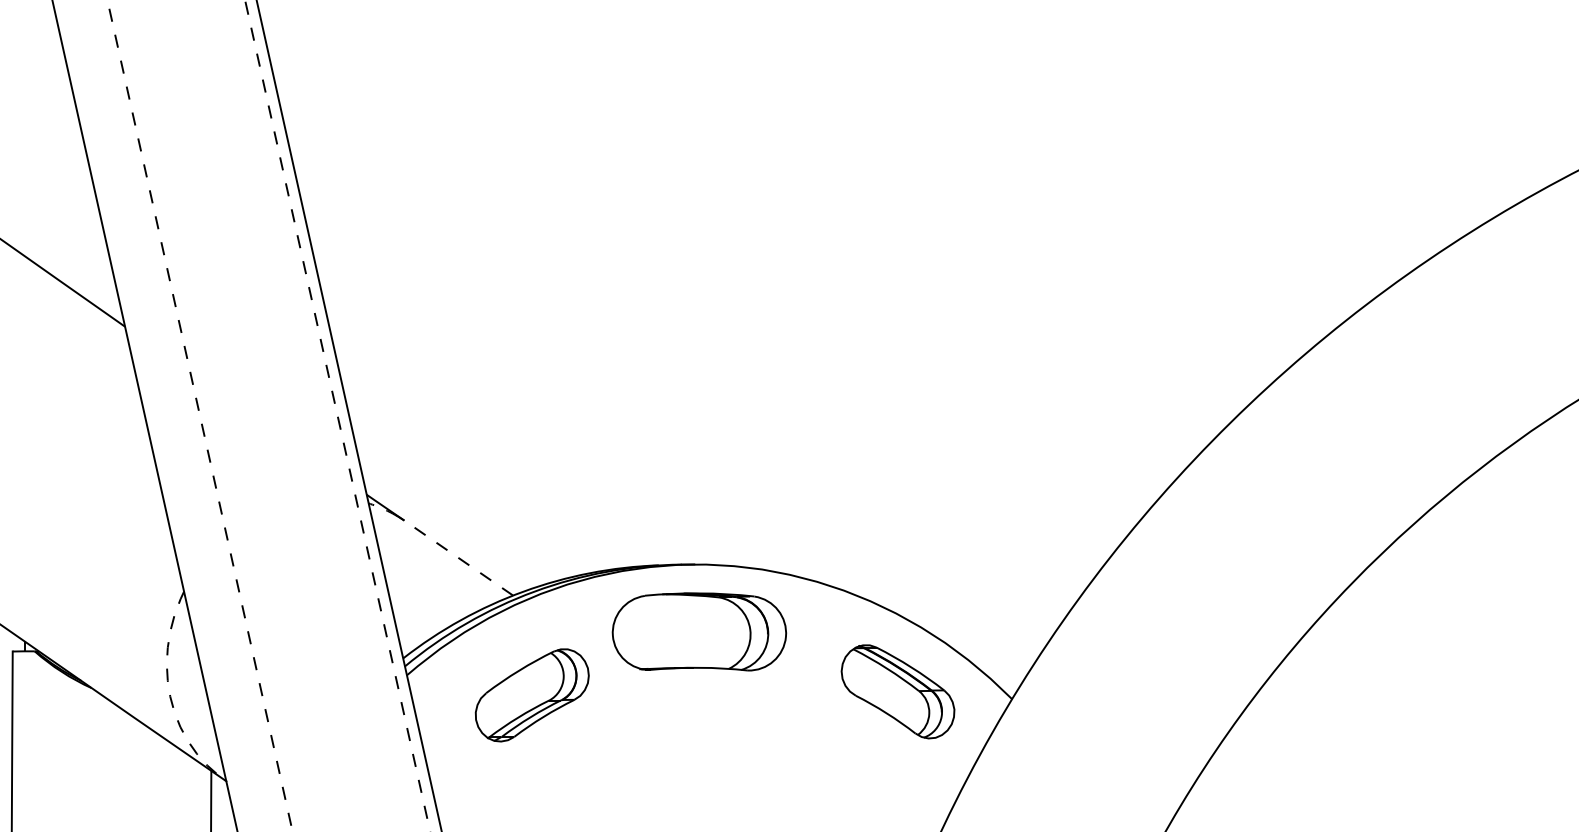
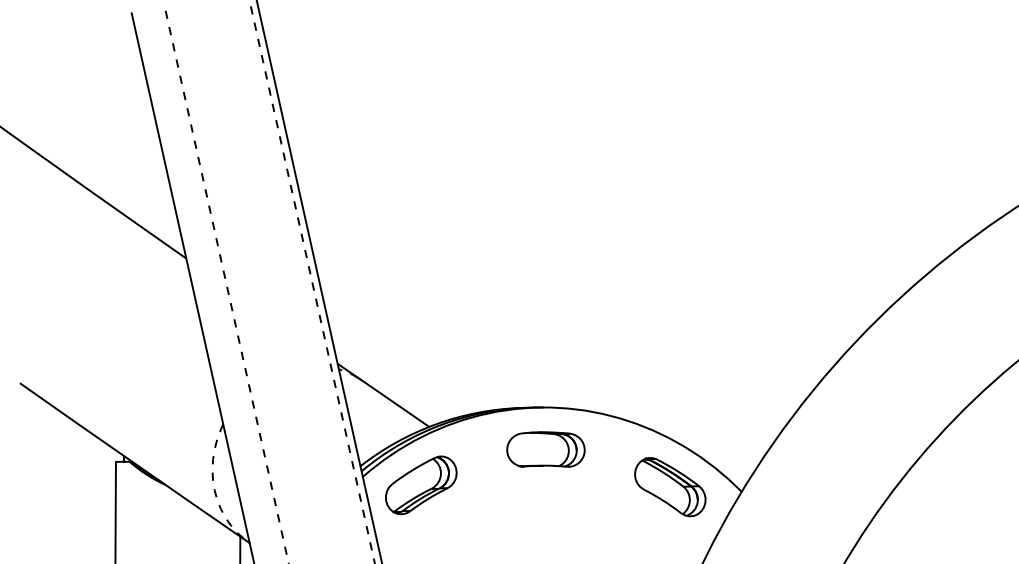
line: (457, 558) -> (394, 403), dashed -> solid
part: (698, 631) -> (545, 449), size x0.71
part: (532, 695) -> (421, 485), moved

